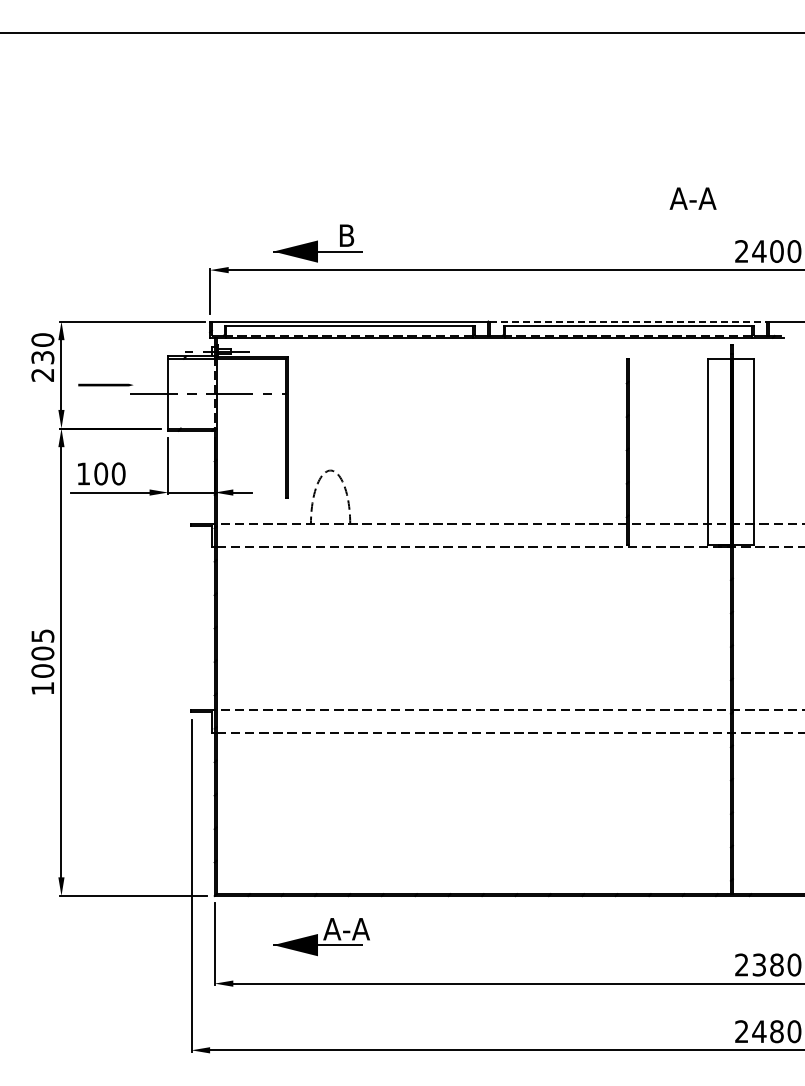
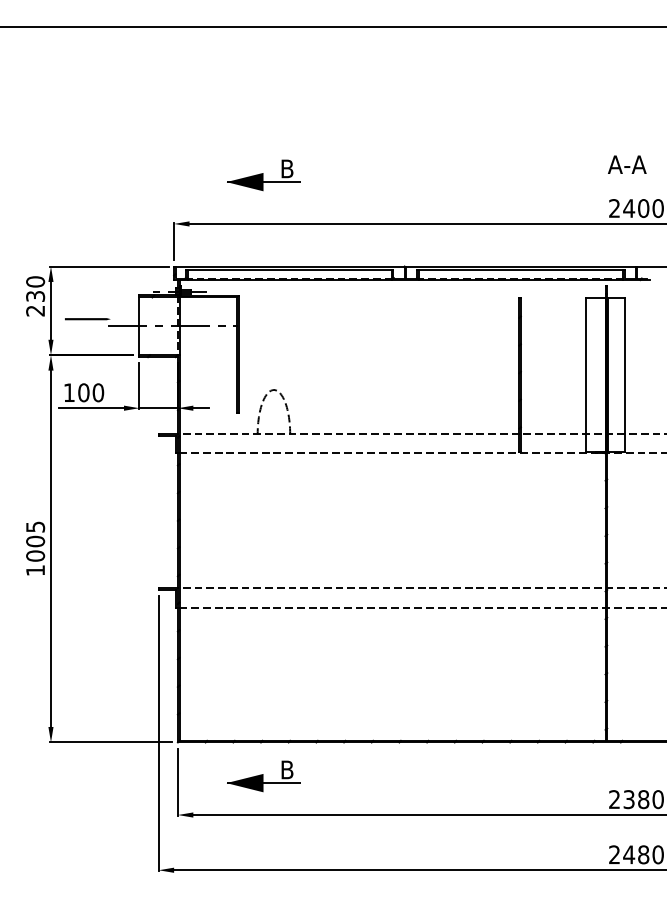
text: (692, 198) -> (626, 164), moved
part: (317, 243) -> (263, 175), moved
line: (628, 321) -> (520, 266), dashed -> solid
text: (346, 929) -> (287, 770), A-A -> B

